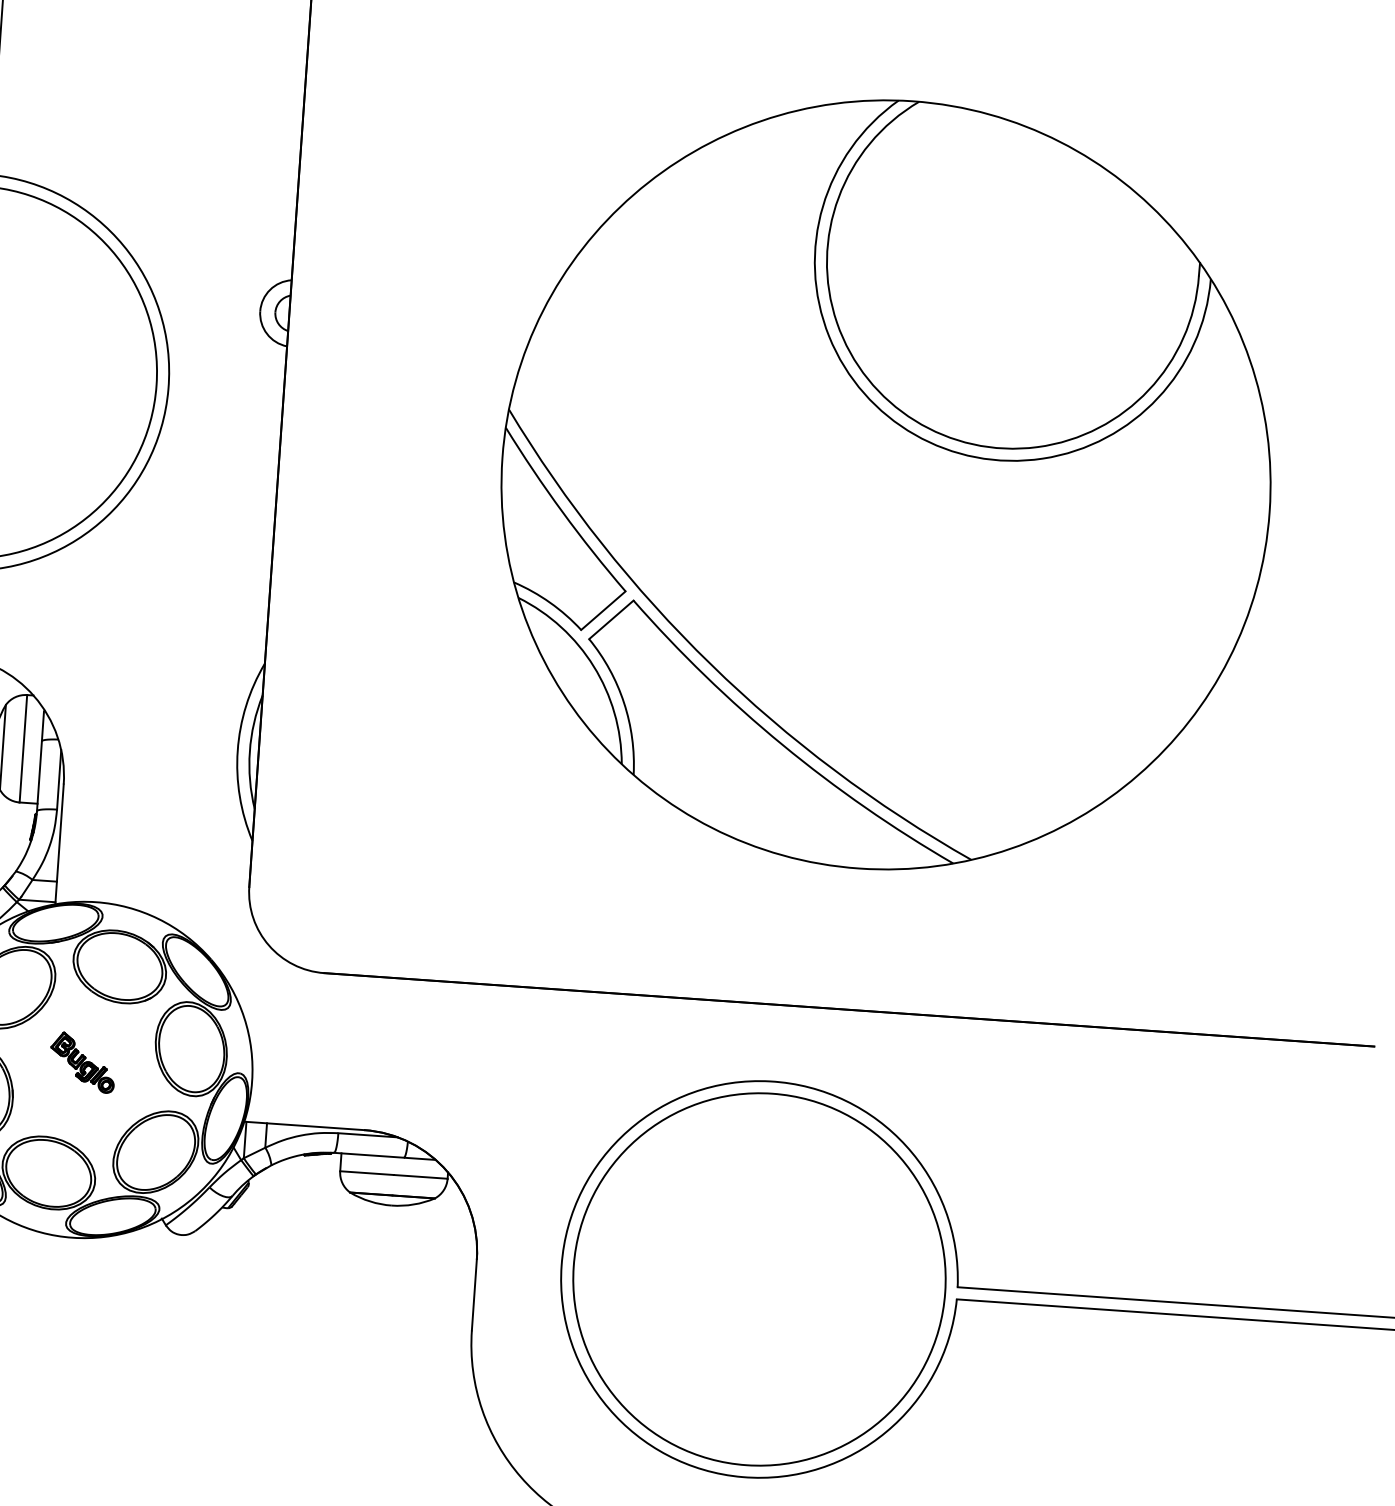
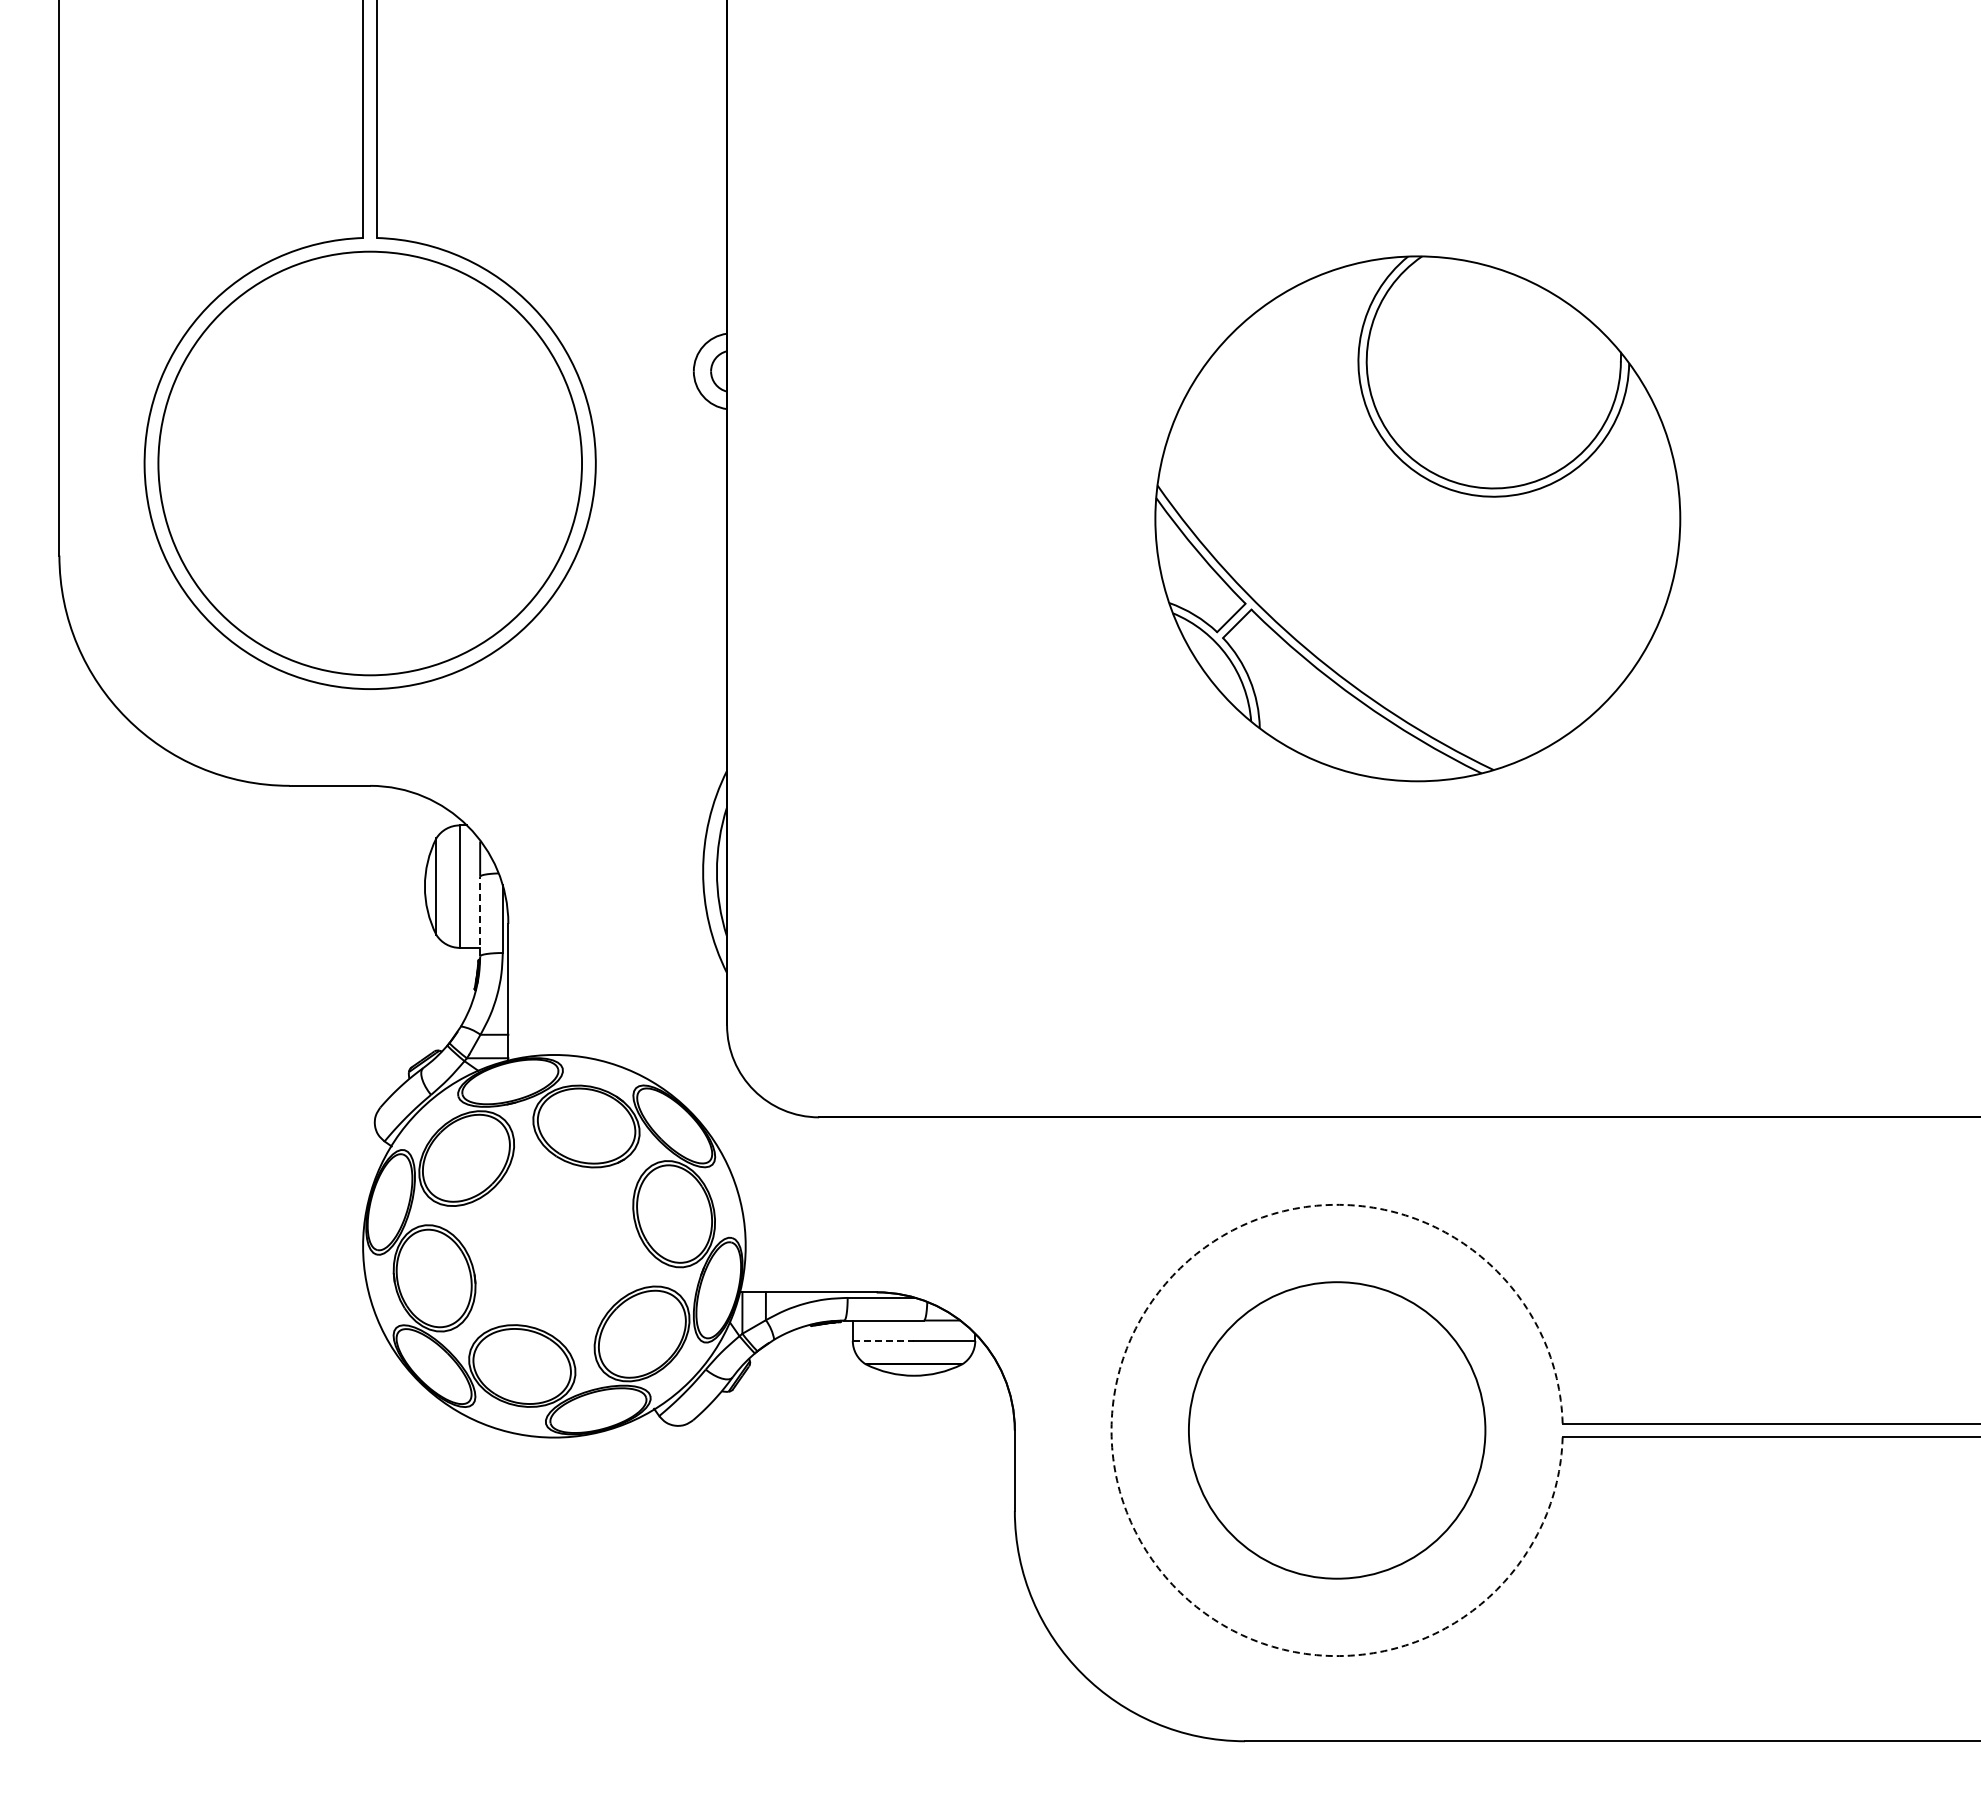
part: (885, 484) -> (1417, 518), size x0.6
line: (39, 776) -> (480, 916), solid -> dashed
part: (82, 1062) -> (551, 1237), removed
line: (367, 1172) -> (883, 1340), solid -> dashed
arc: (561, 1265) -> (1111, 1430), solid -> dashed
circle: (758, 1279) -> (1336, 1430), size x0.7

